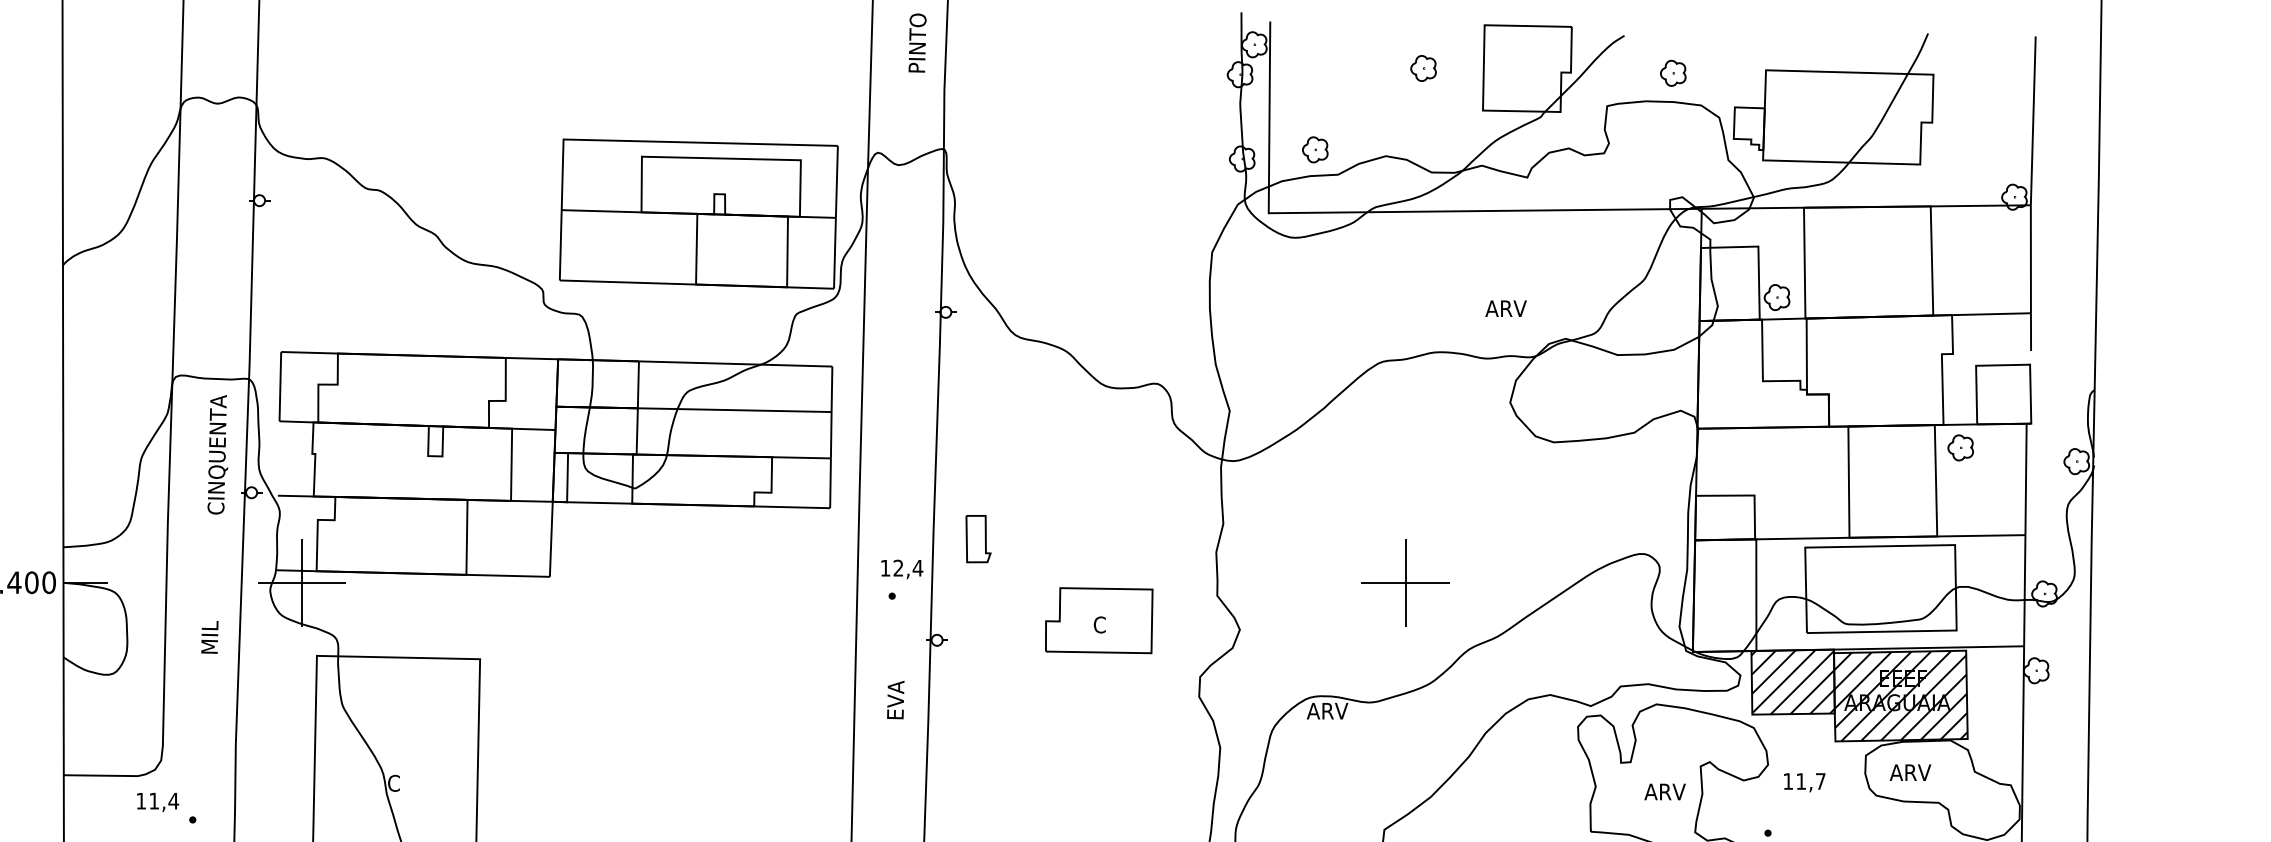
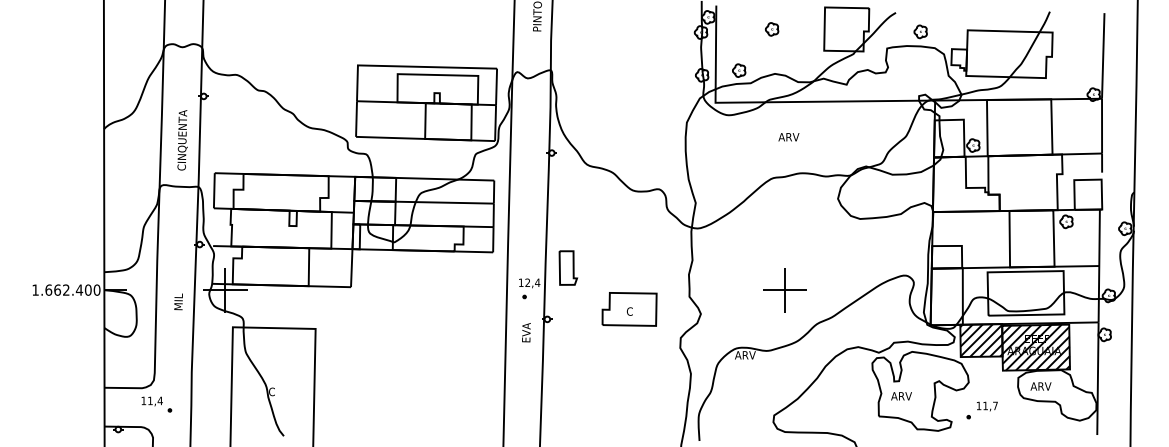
part: (1422, 68) -> (771, 29), moved
text: (1505, 309) -> (788, 137), moved
text: (217, 455) -> (182, 140), moved
part: (978, 538) -> (568, 267), size x1.43
text: (209, 636) -> (178, 301), moved
text: (895, 699) -> (526, 332), moved
text: (1805, 782) -> (987, 406), moved
text: (1665, 792) -> (901, 396), moved

